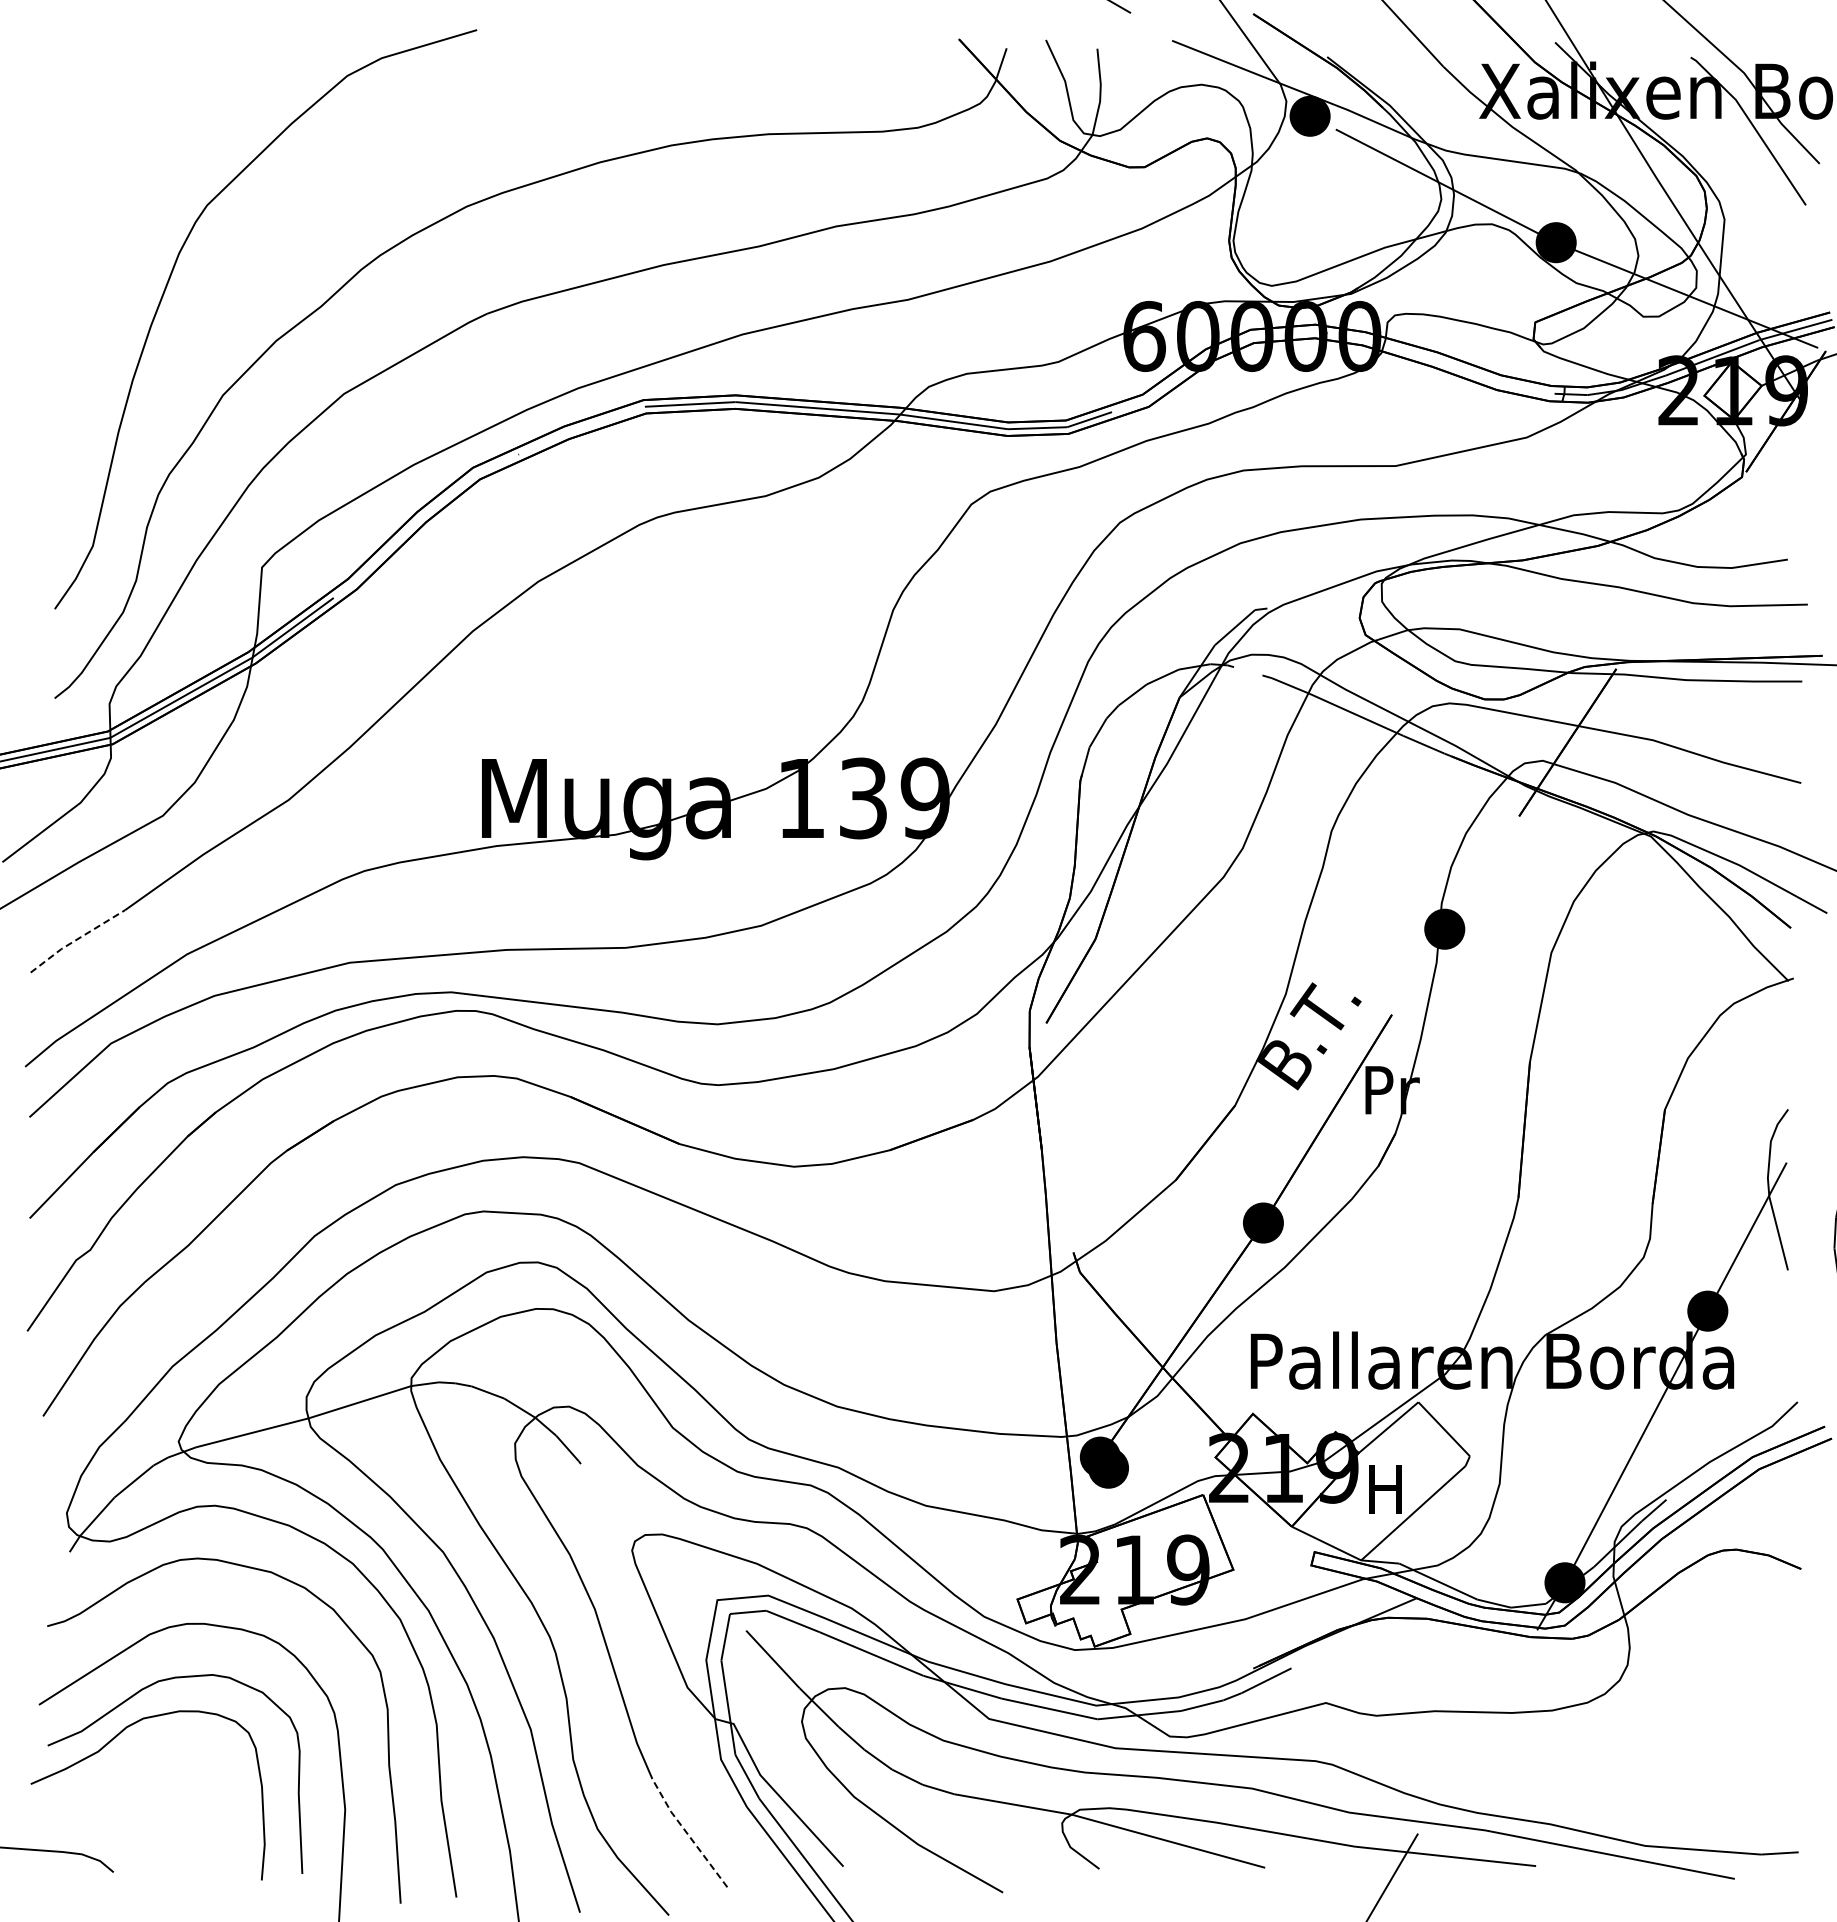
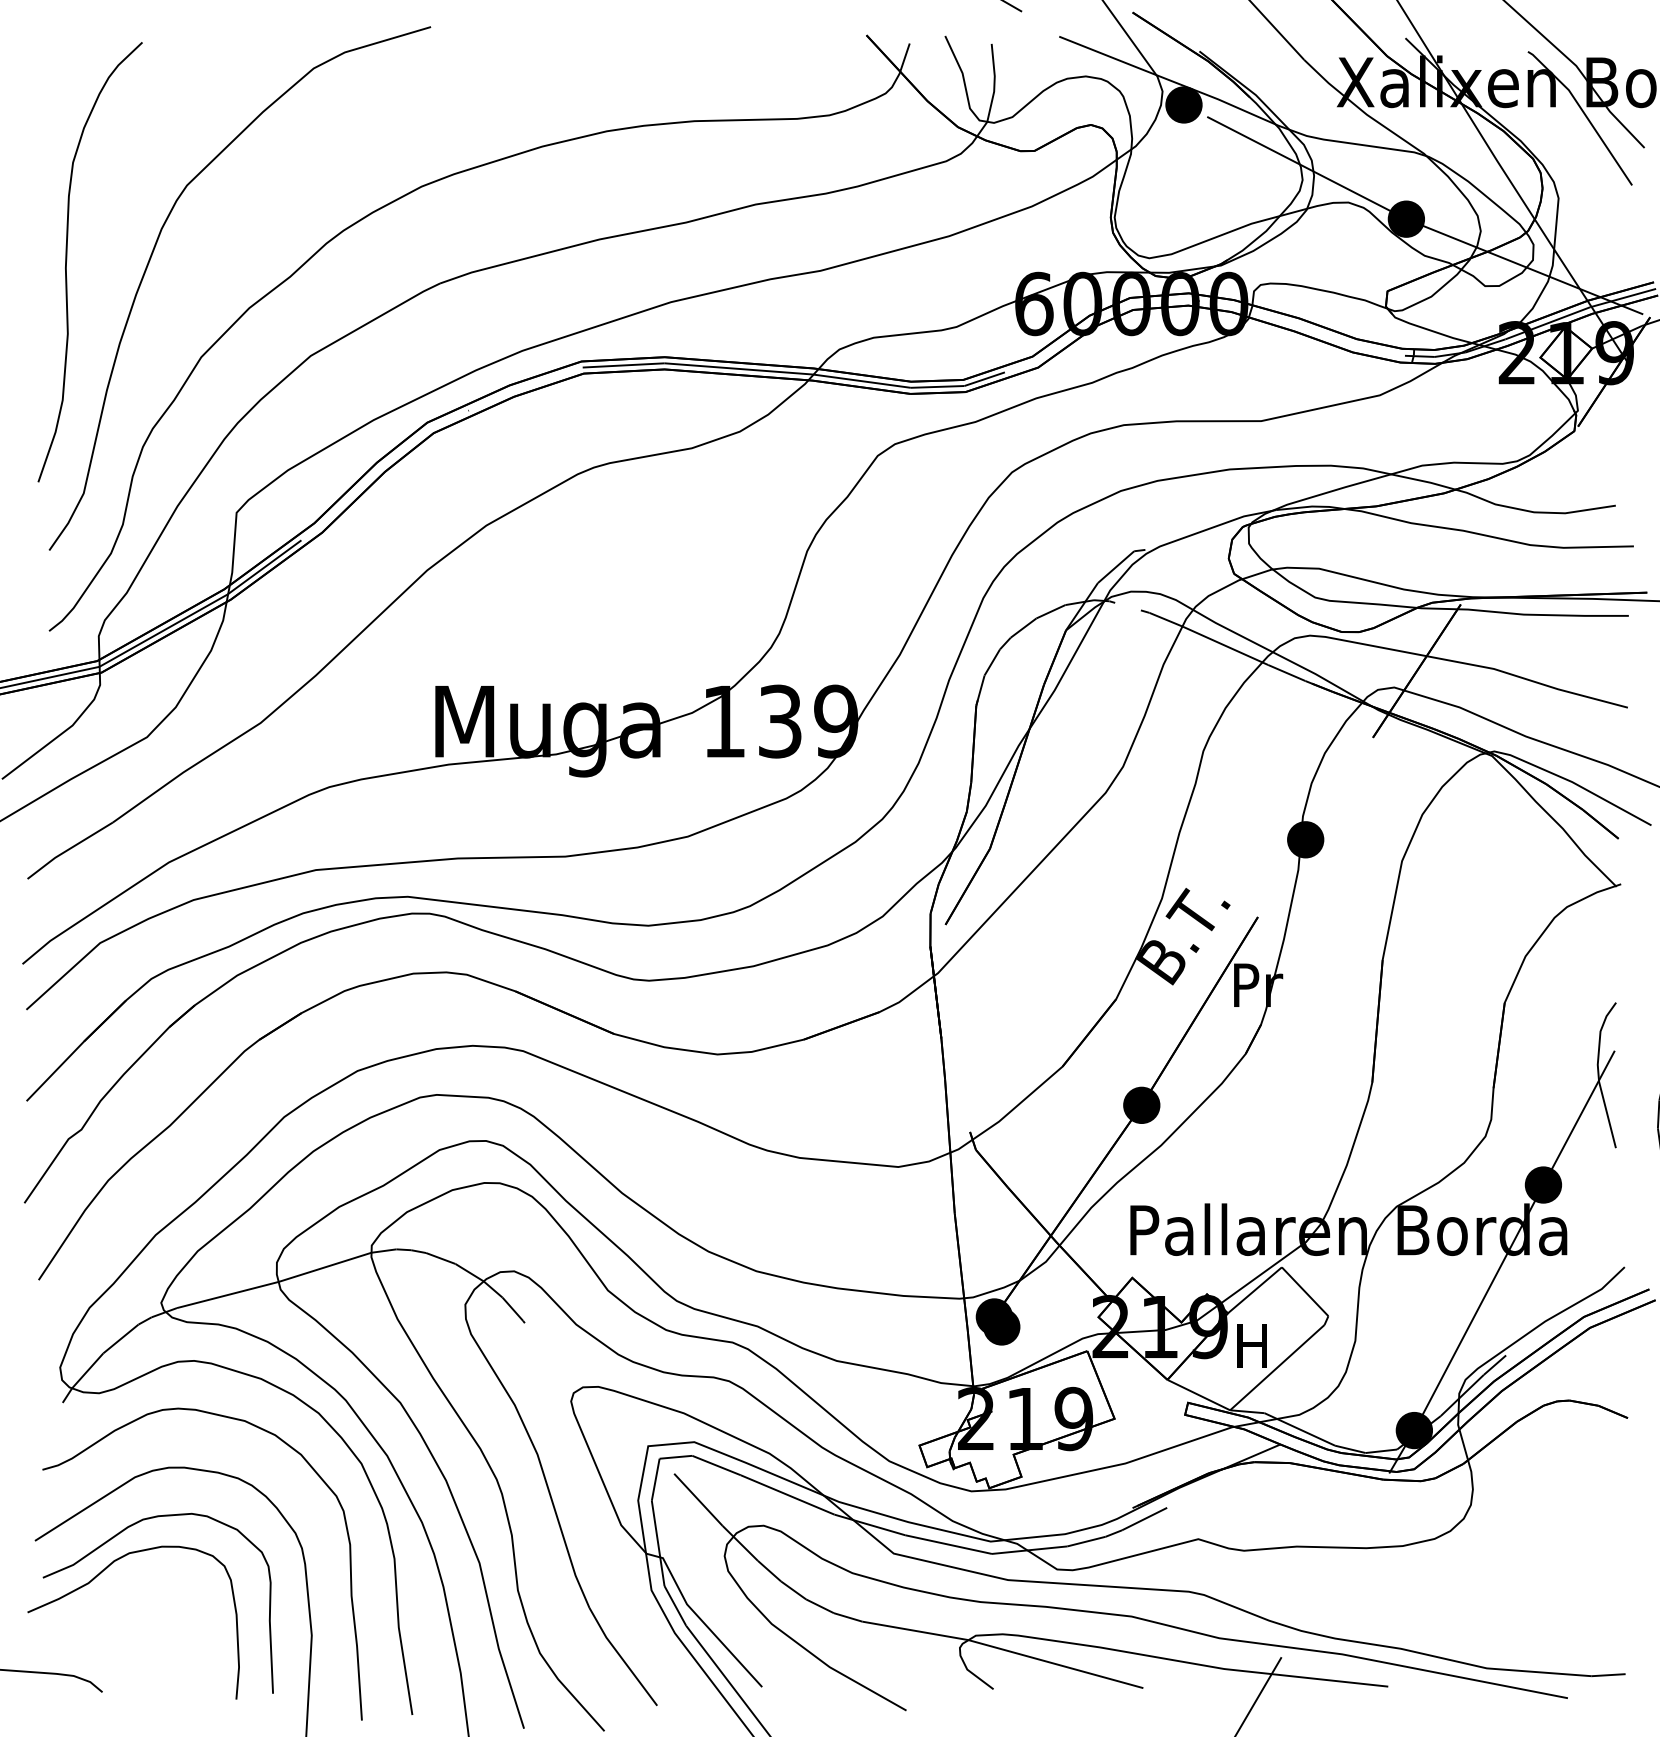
curve: (74, 289) -> (67, 261), added
line: (76, 939) -> (68, 849), dashed -> solid
line: (687, 1834) -> (621, 1658), dashed -> solid

